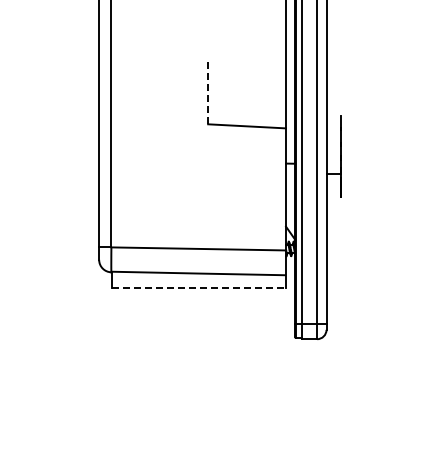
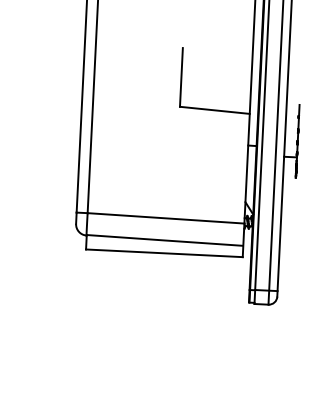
line: (208, 91) -> (181, 77), dashed -> solid
line: (199, 287) -> (165, 253), dashed -> solid

